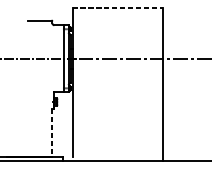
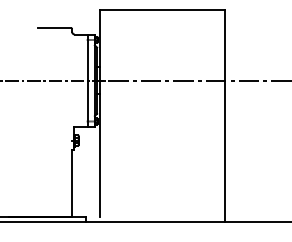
line: (117, 7) -> (162, 10), dashed -> solid
line: (51, 133) -> (71, 183), dashed -> solid

